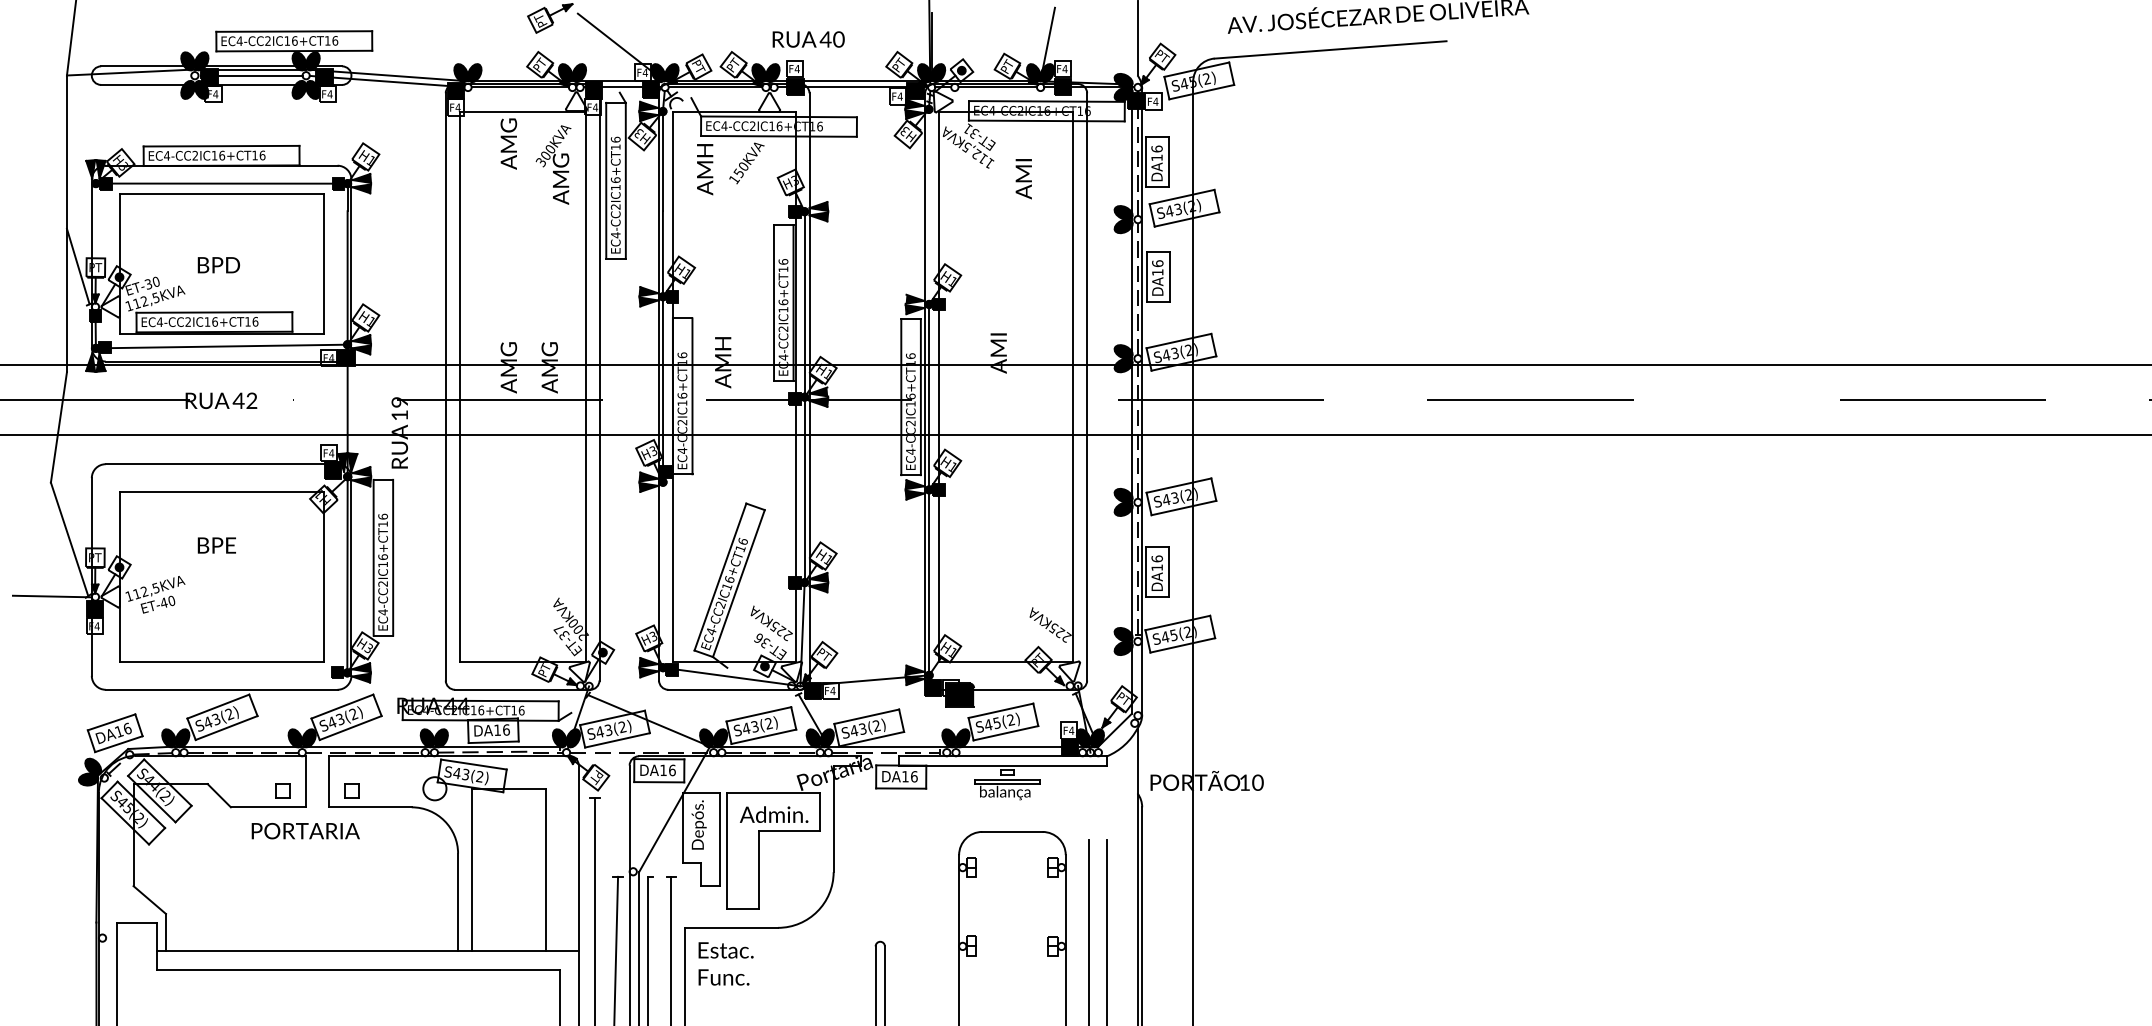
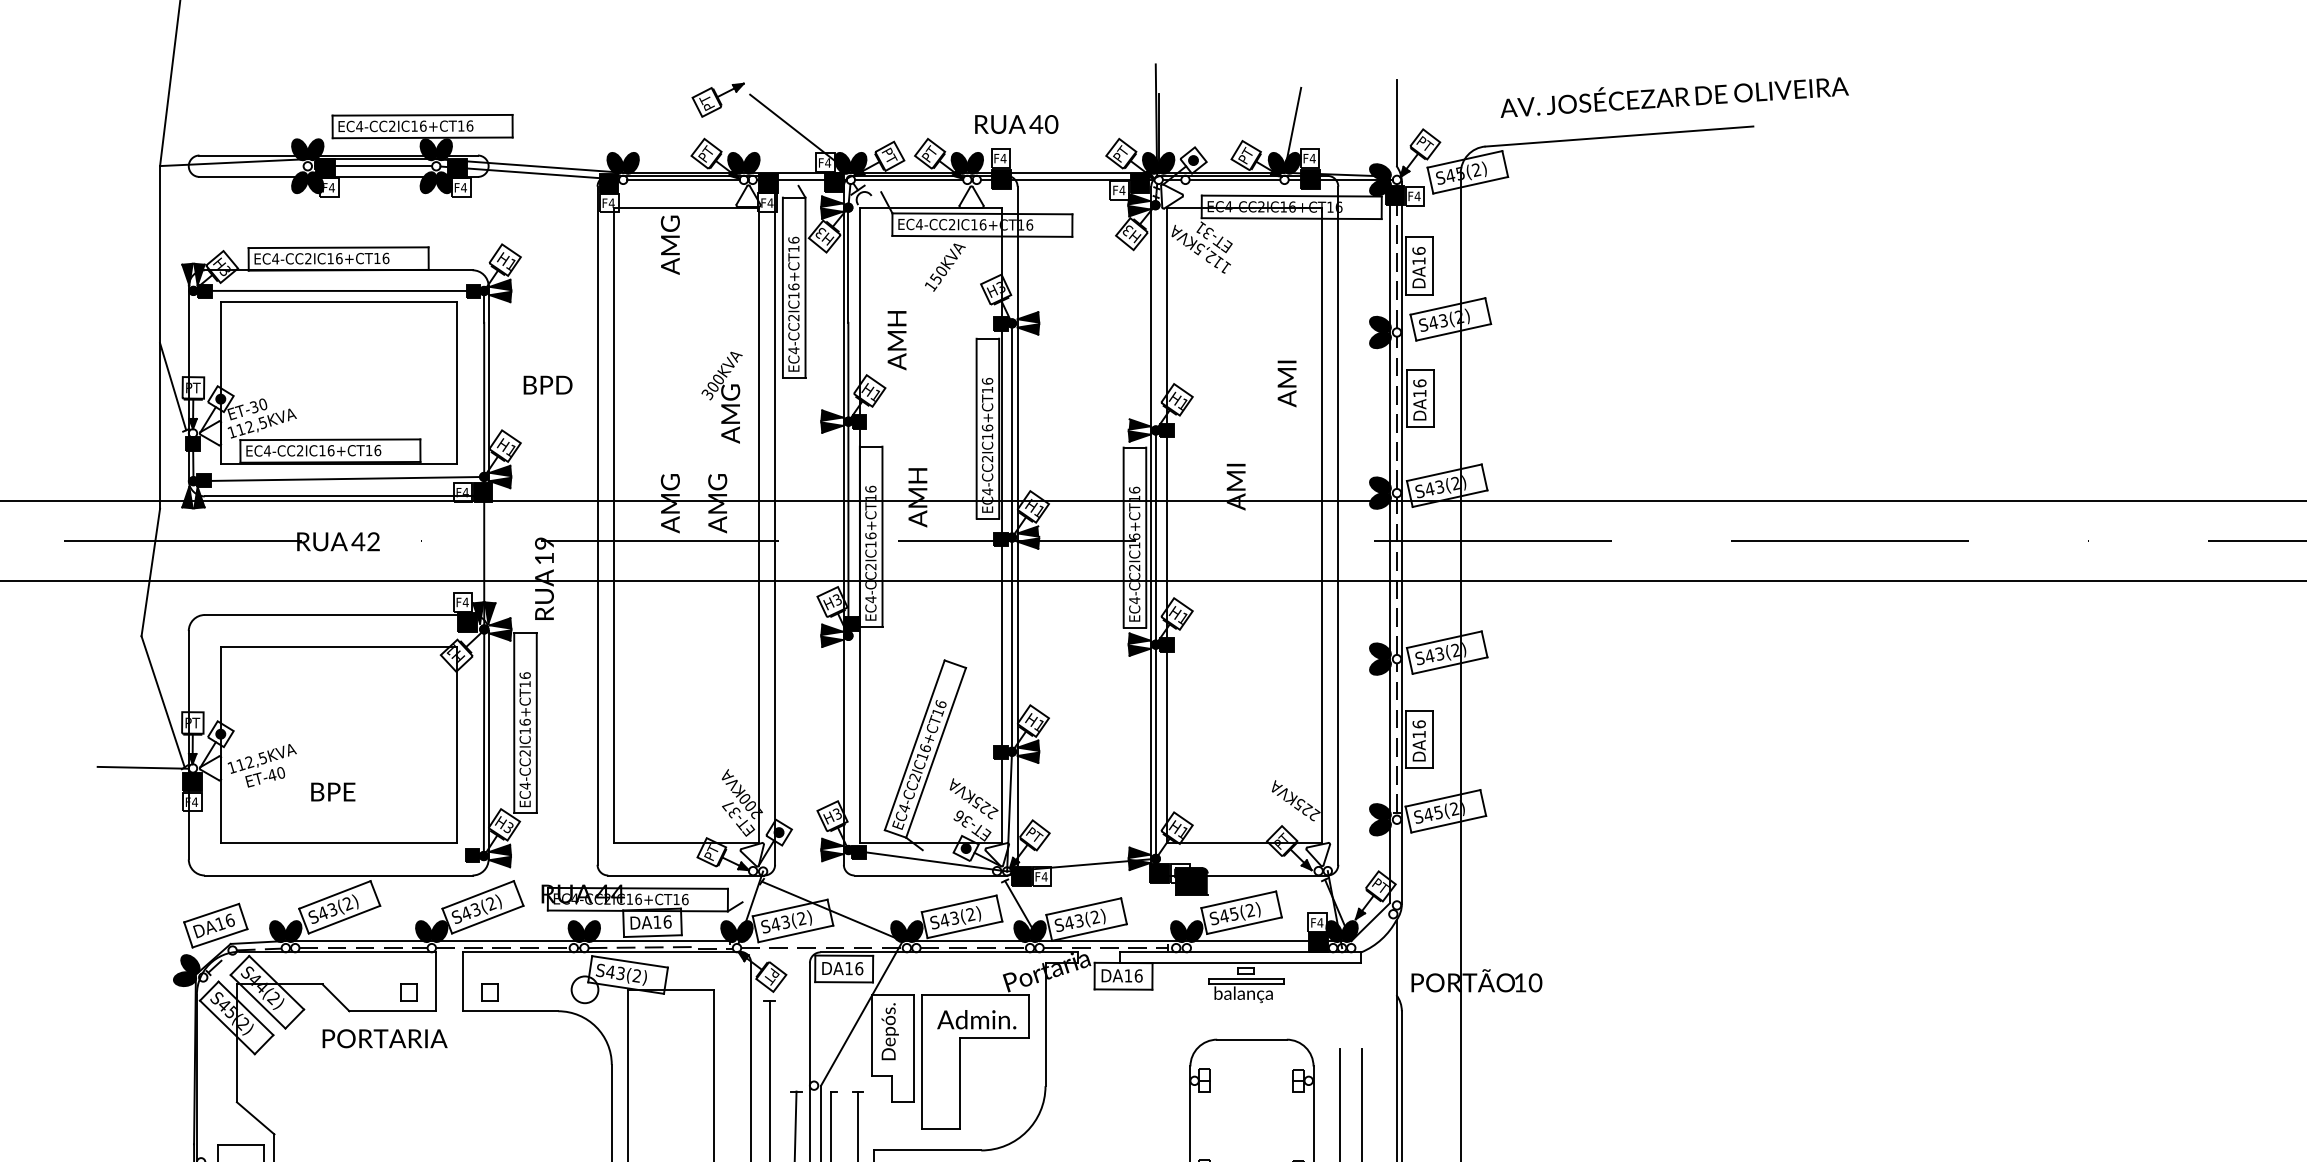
text: (553, 164) -> (721, 397), moved
text: (705, 169) -> (897, 340), moved
text: (1023, 179) -> (1286, 384), moved
text: (218, 265) -> (547, 385), moved
text: (216, 545) -> (332, 792), moved
text: (305, 831) -> (384, 1039), moved

